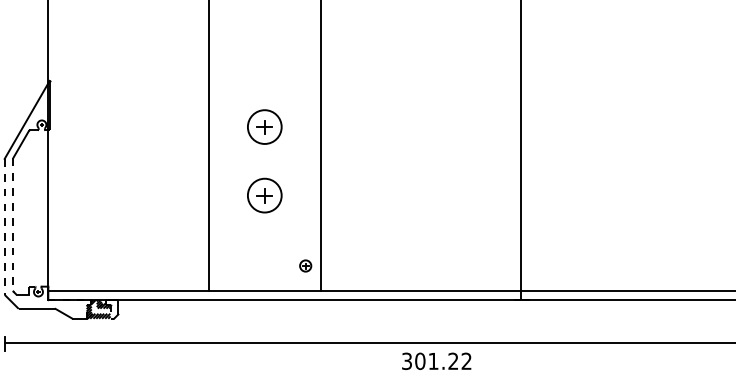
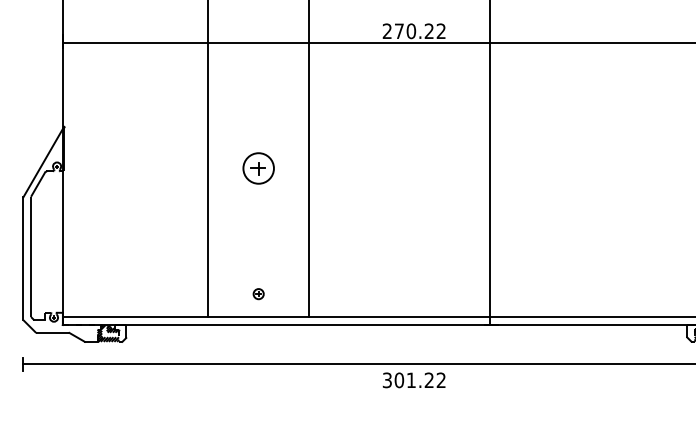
part: (264, 195) -> (258, 230), removed
line: (13, 226) -> (31, 258), dashed -> solid
line: (4, 227) -> (23, 259), dashed -> solid
part: (305, 266) -> (258, 294), moved

